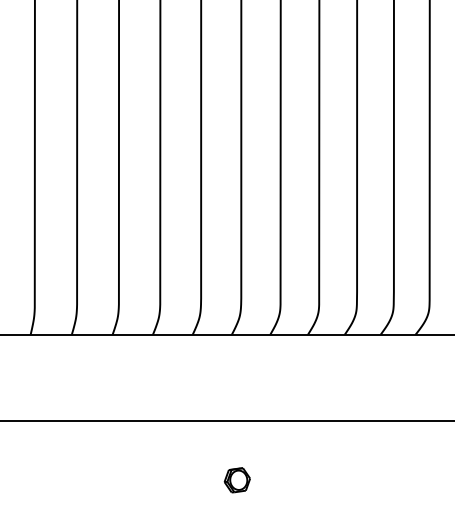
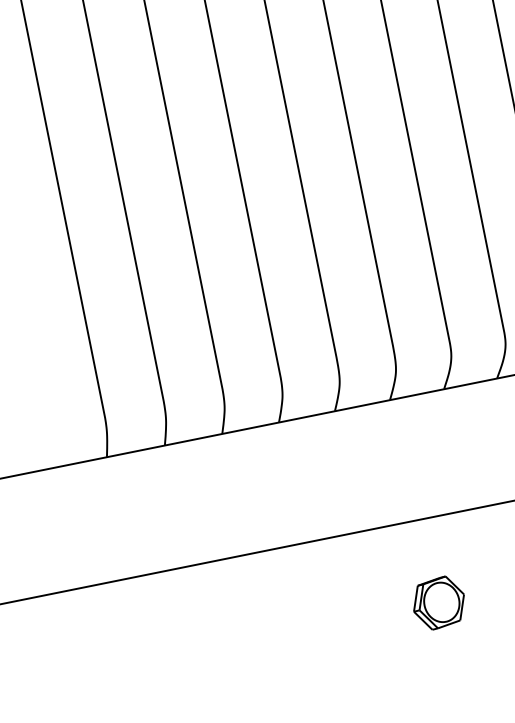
part: (237, 480) -> (439, 603), size x1.43

